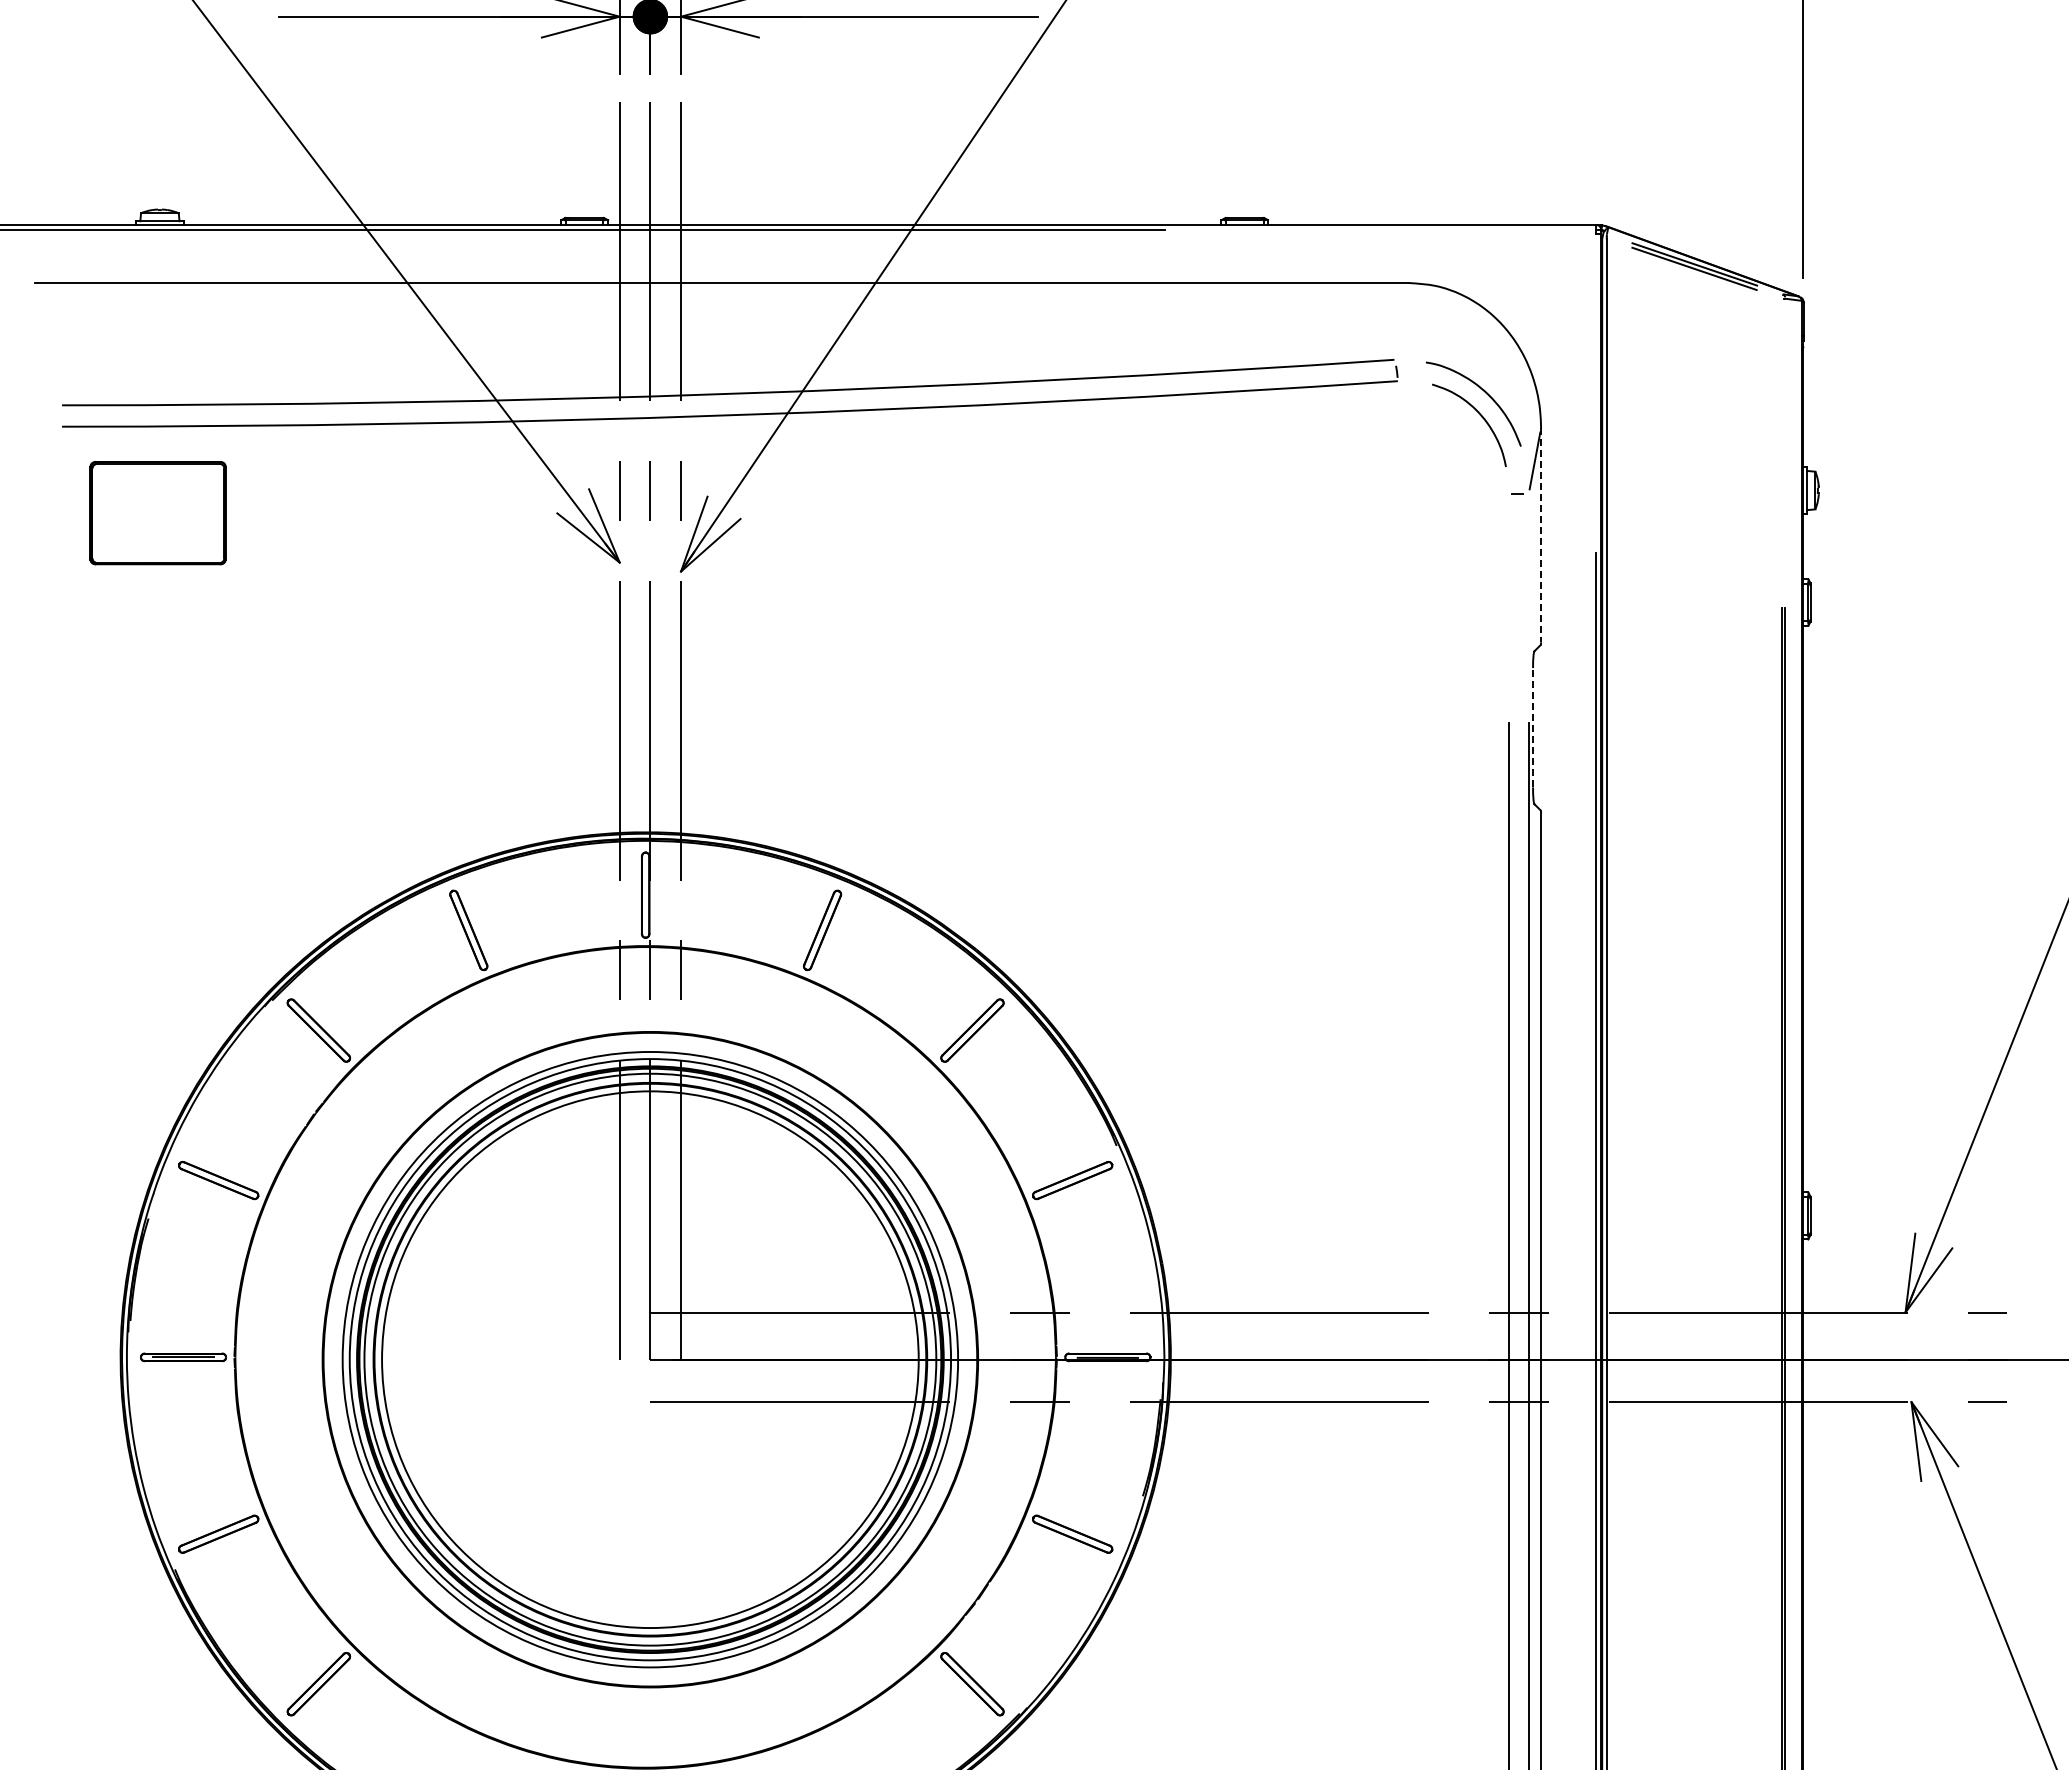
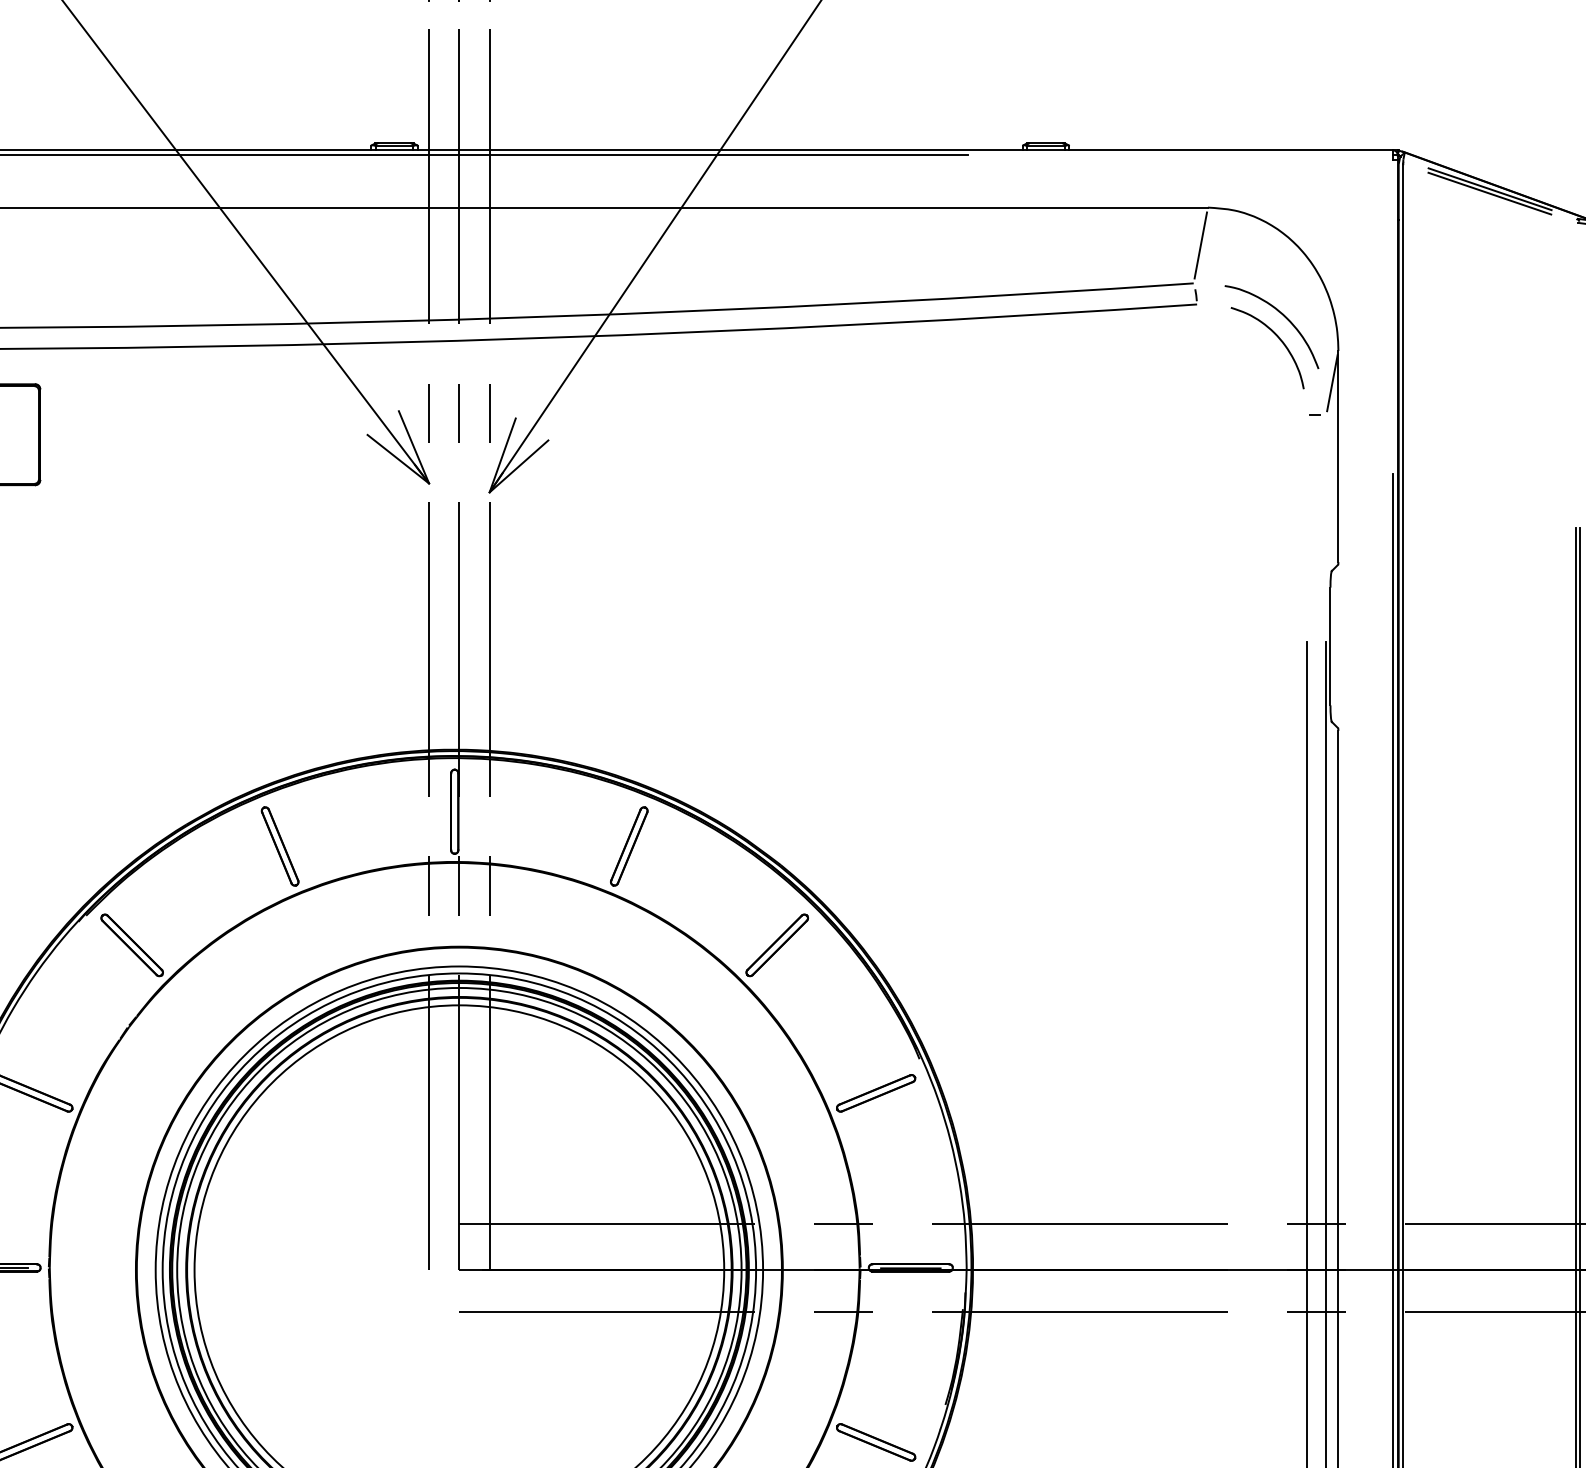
line: (1401, 320) -> (1200, 244), added
line: (1541, 535) -> (1338, 456), dashed -> solid
line: (1533, 727) -> (1330, 646), dashed -> solid

